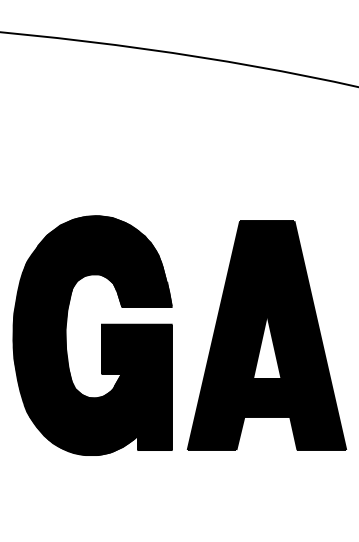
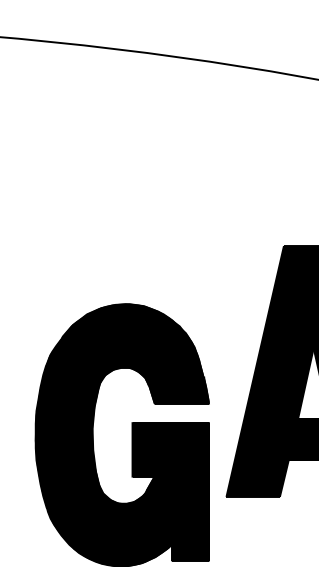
part: (101, 335) -> (132, 434), moved

